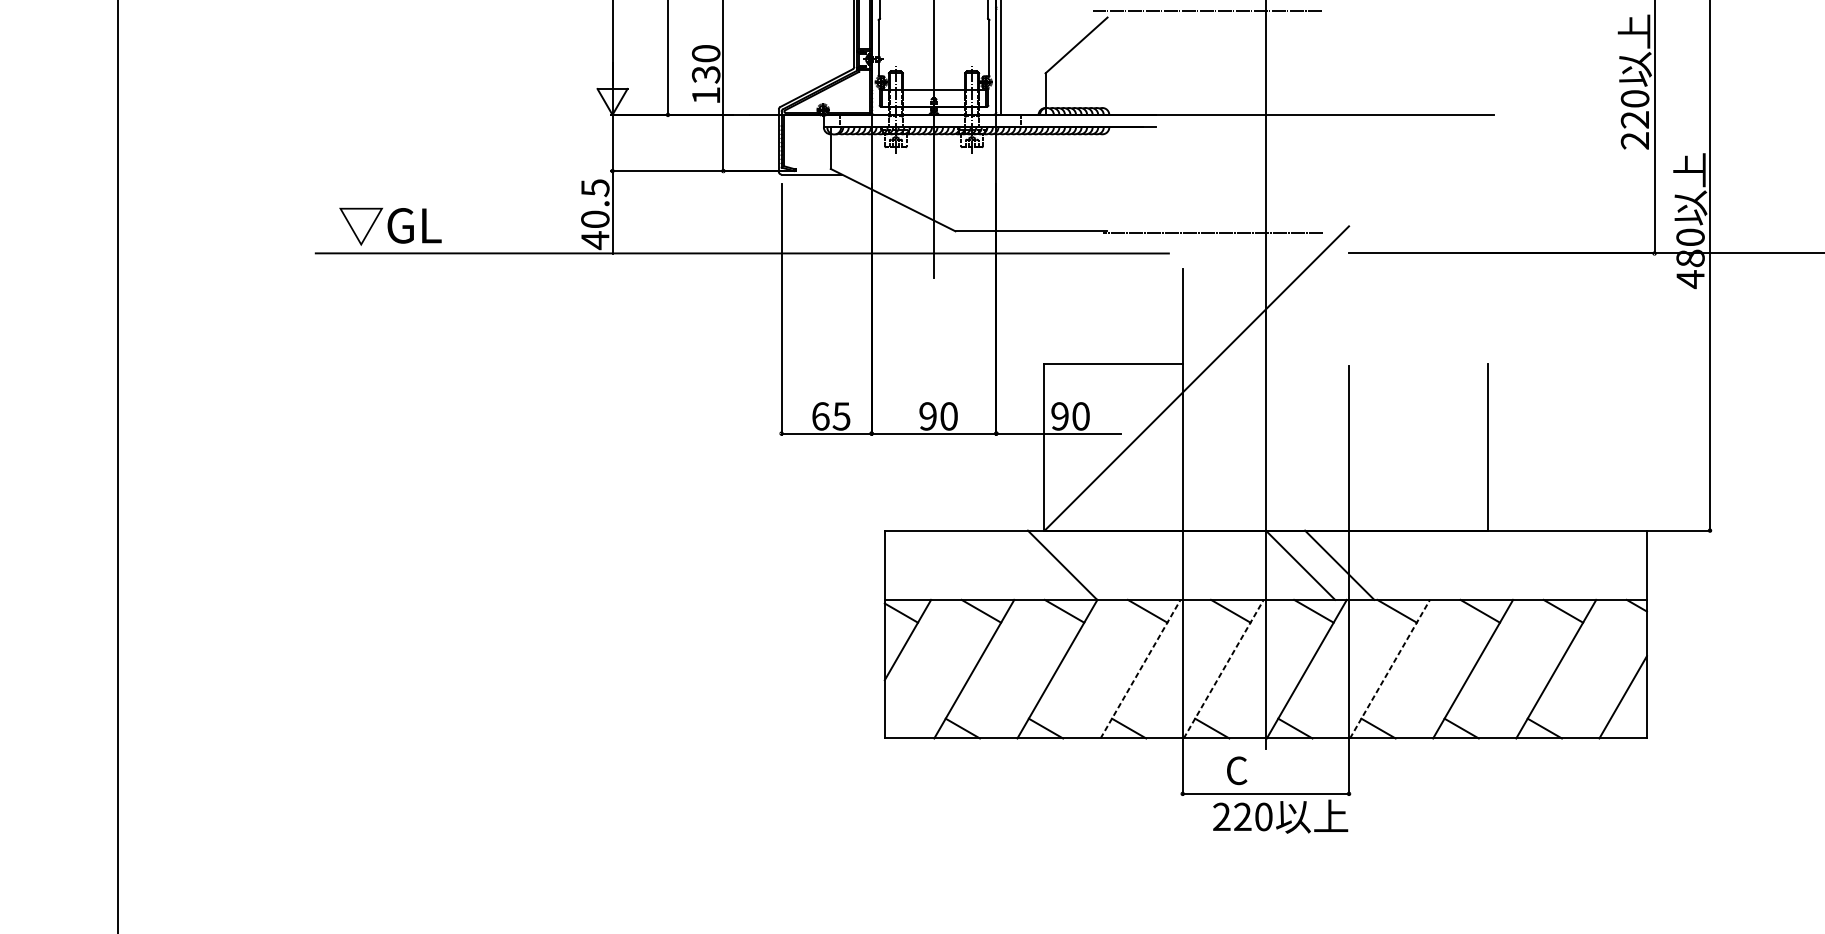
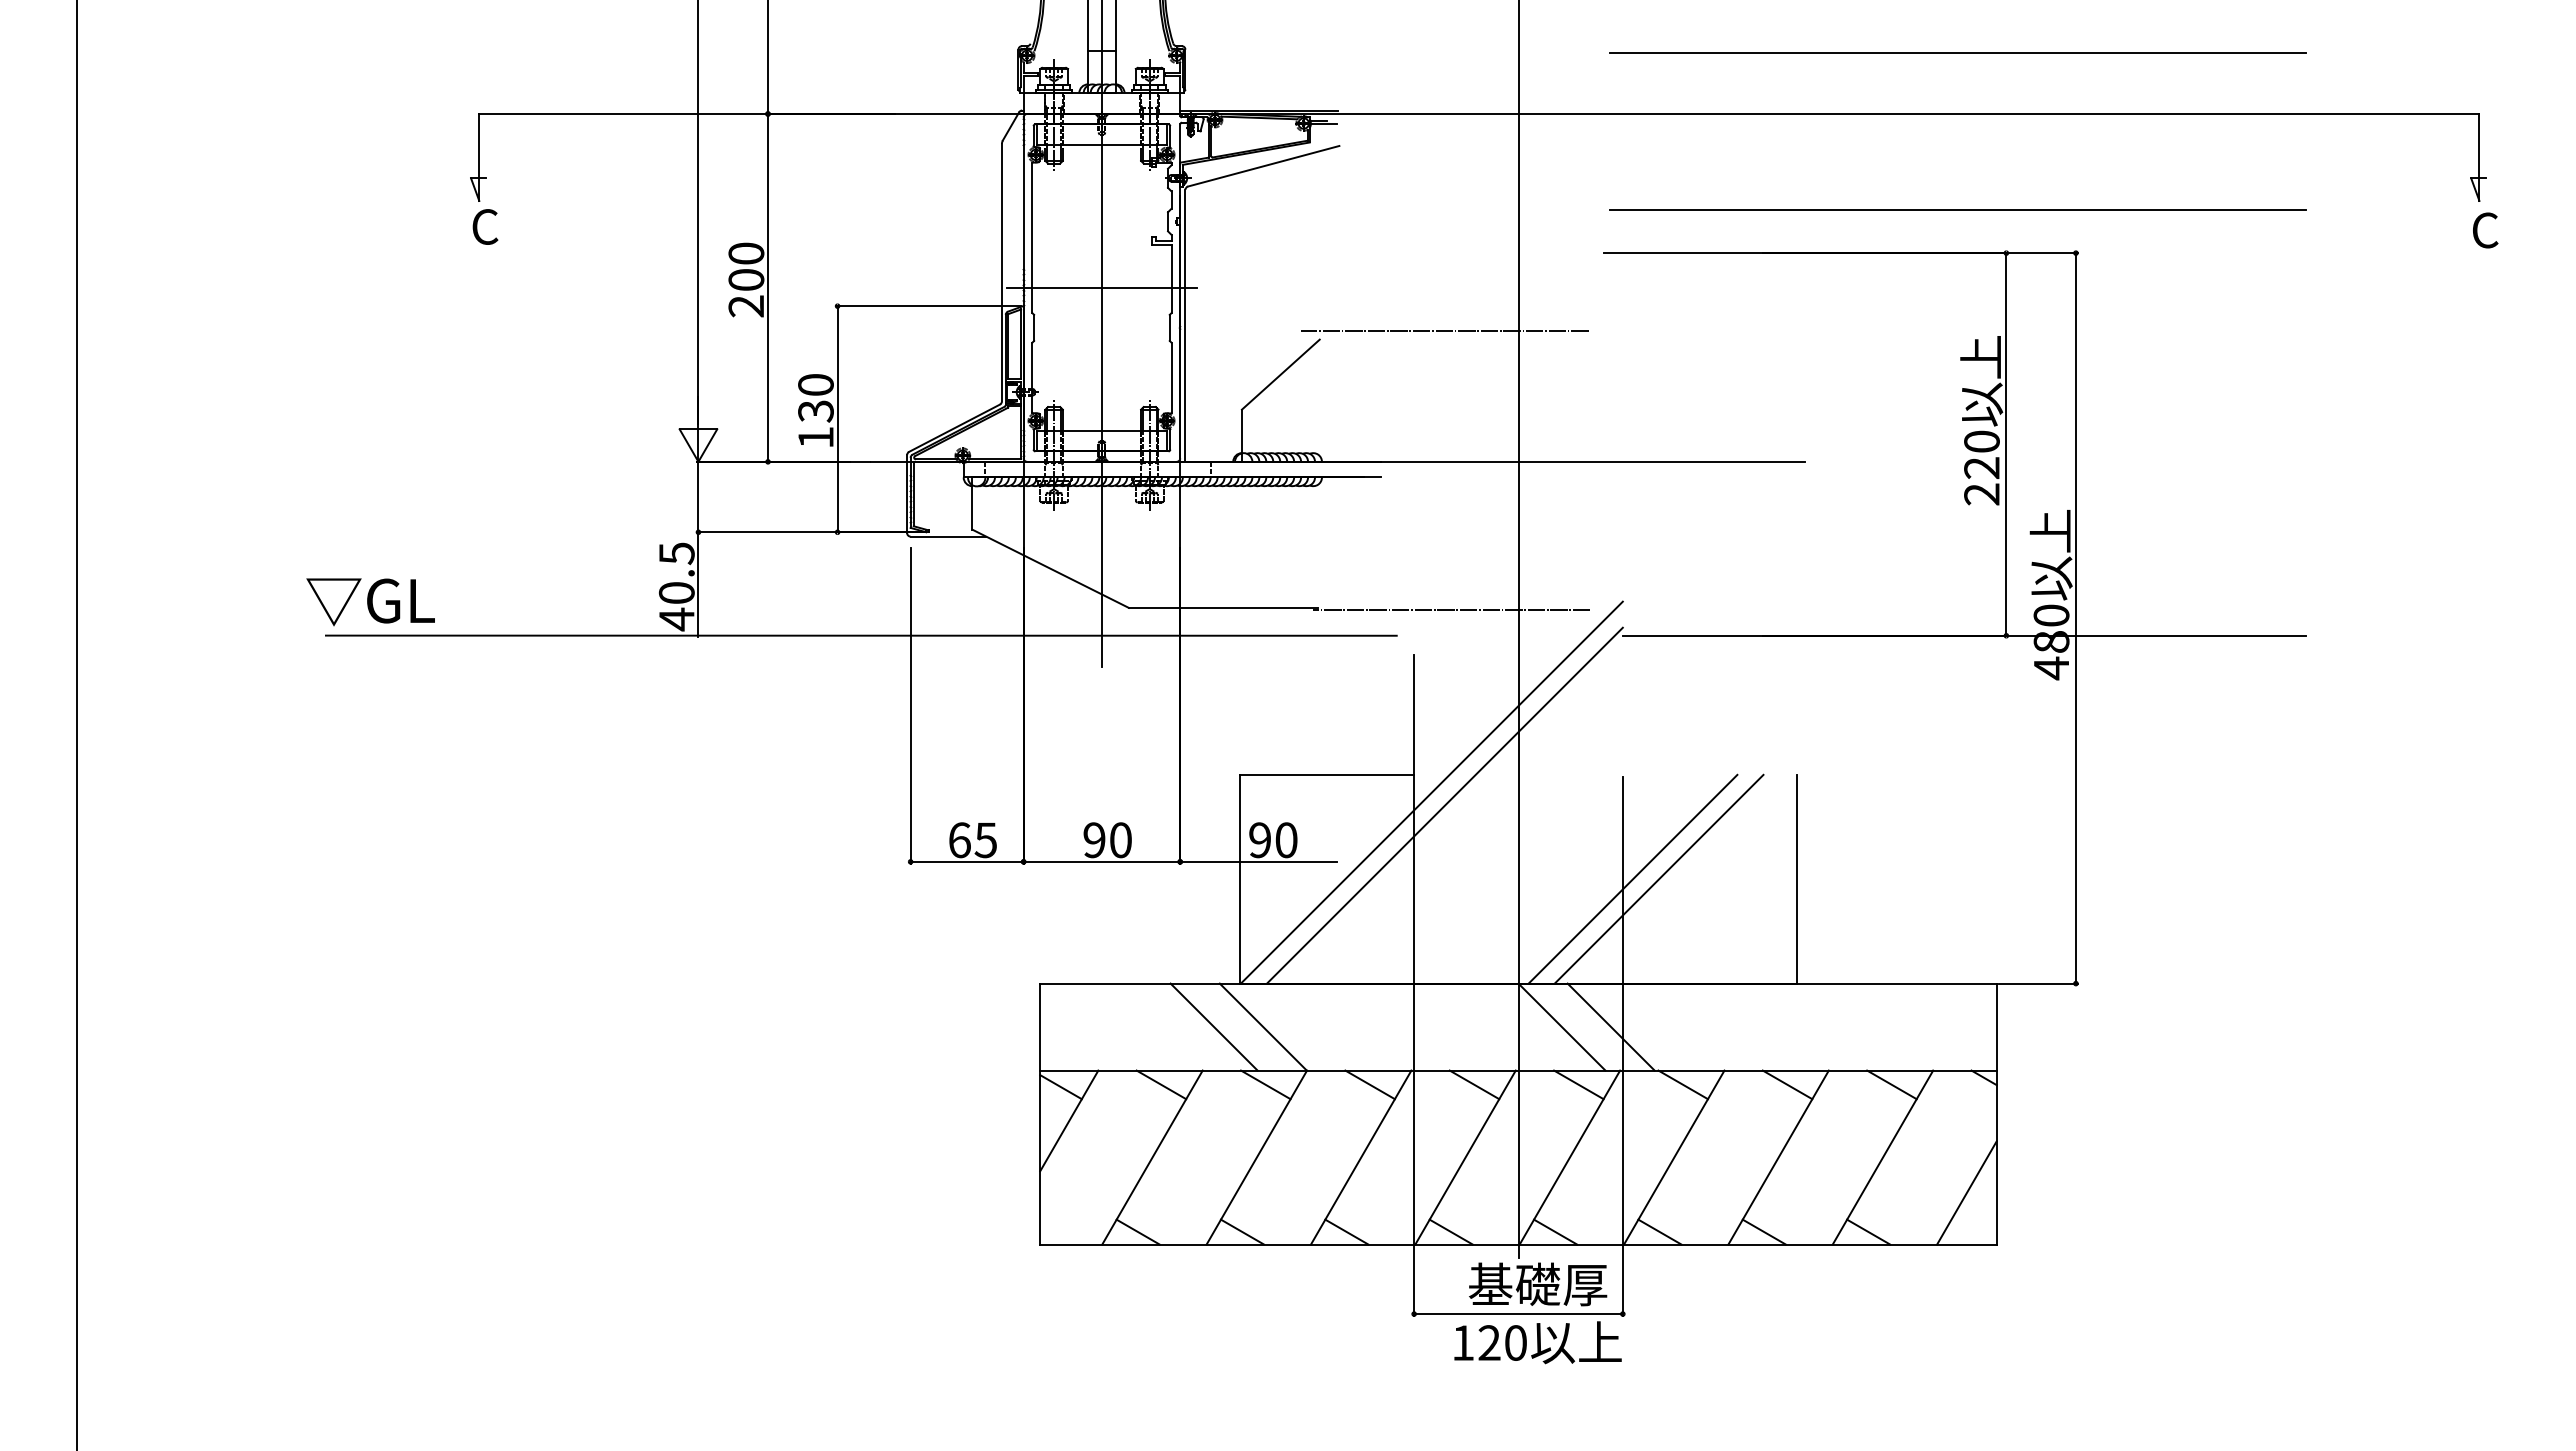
text: (390, 226) -> (370, 602), moved
line: (1206, 388) -> (1444, 805), added
line: (1356, 446) -> (1632, 878), added
line: (1377, 446) -> (1658, 878), added
line: (1022, 564) -> (1213, 1026), added
line: (1140, 669) -> (1361, 1157), dashed -> solid
line: (1223, 669) -> (1465, 1157), dashed -> solid
line: (1390, 669) -> (1674, 1157), dashed -> solid
text: (1281, 770) -> (1538, 1284), C -> 基礎厚
text: (1222, 816) -> (1463, 1342), 220 -> 120

